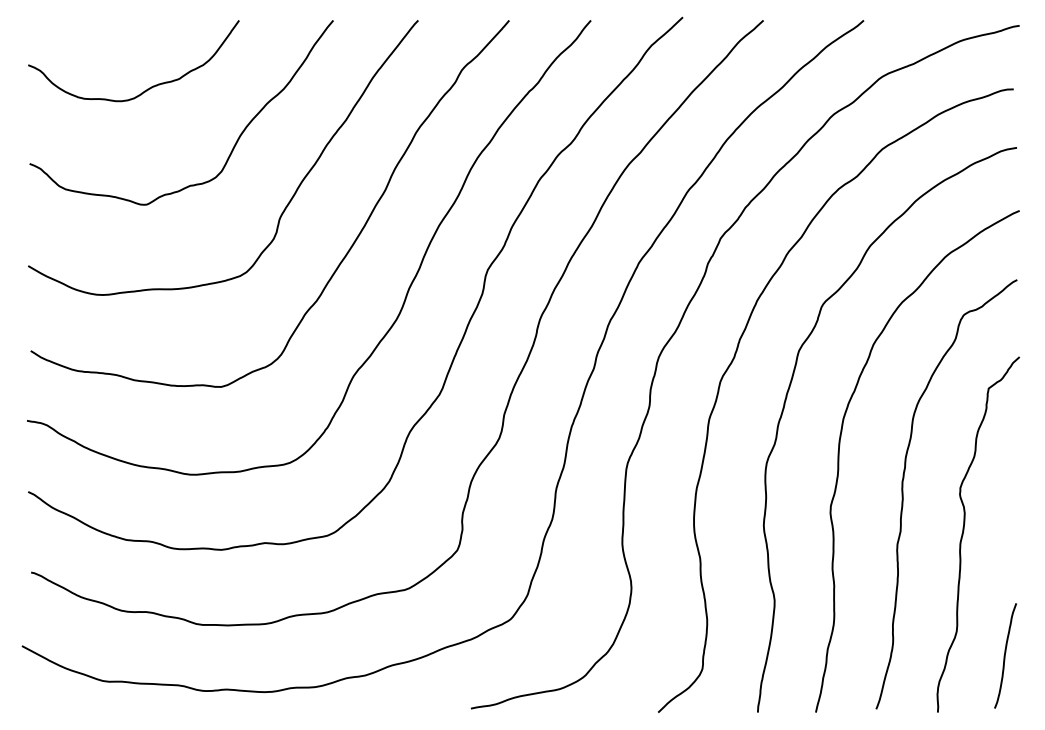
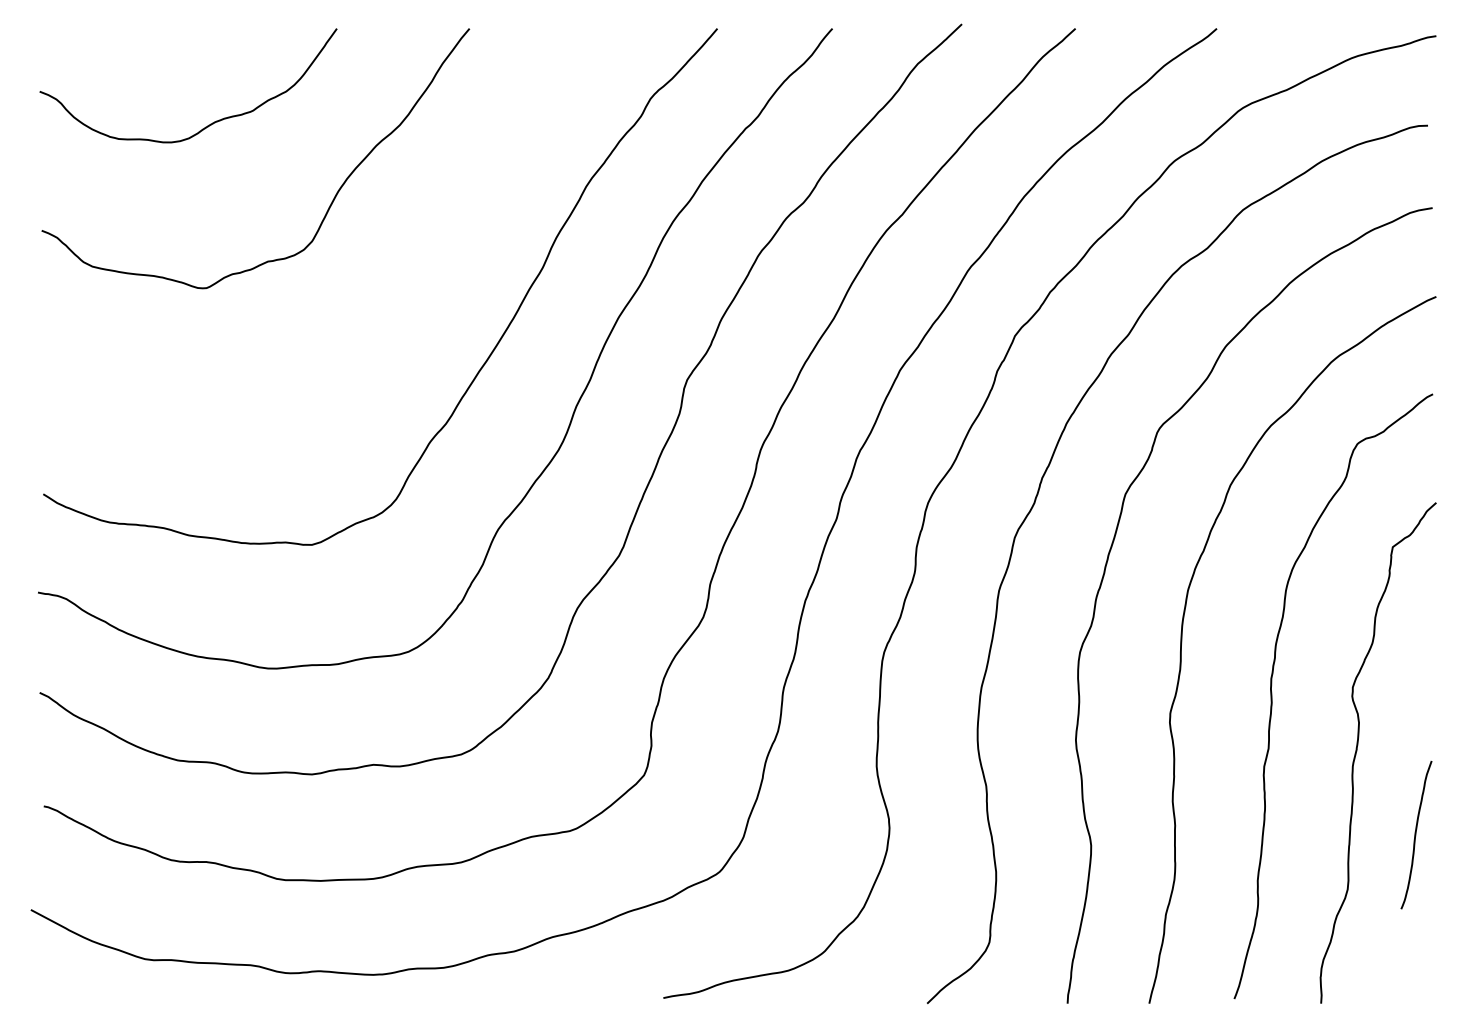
curve: (290, 198) -> (409, 279), removed
curve: (1005, 655) -> (1416, 834), moved

